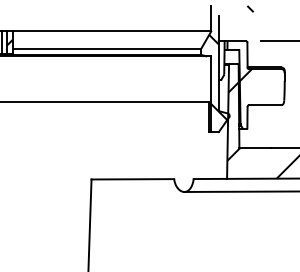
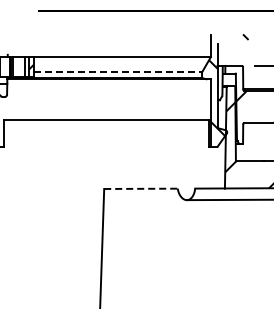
line: (107, 48) -> (118, 72), solid -> dashed
line: (133, 178) -> (141, 188), solid -> dashed

